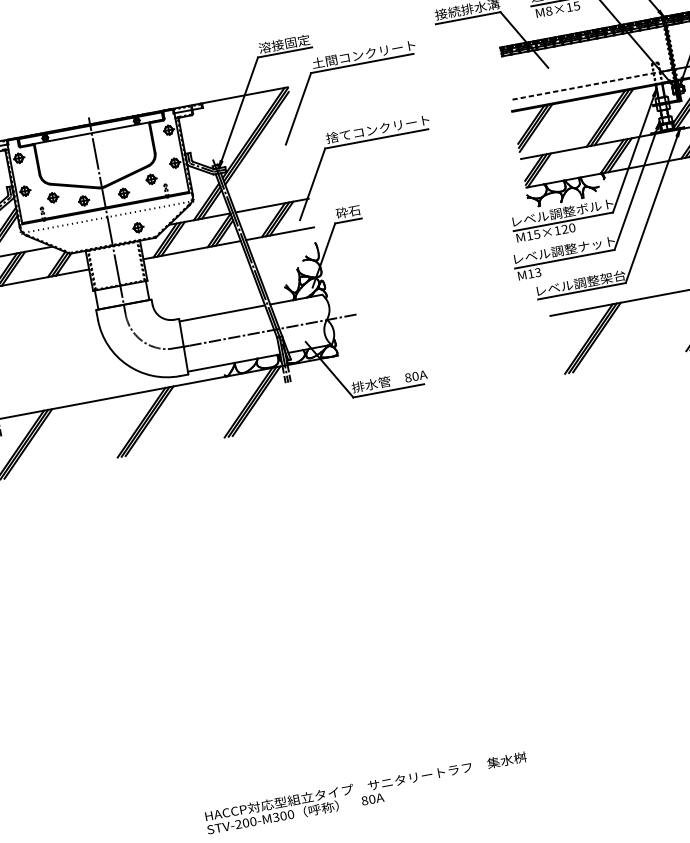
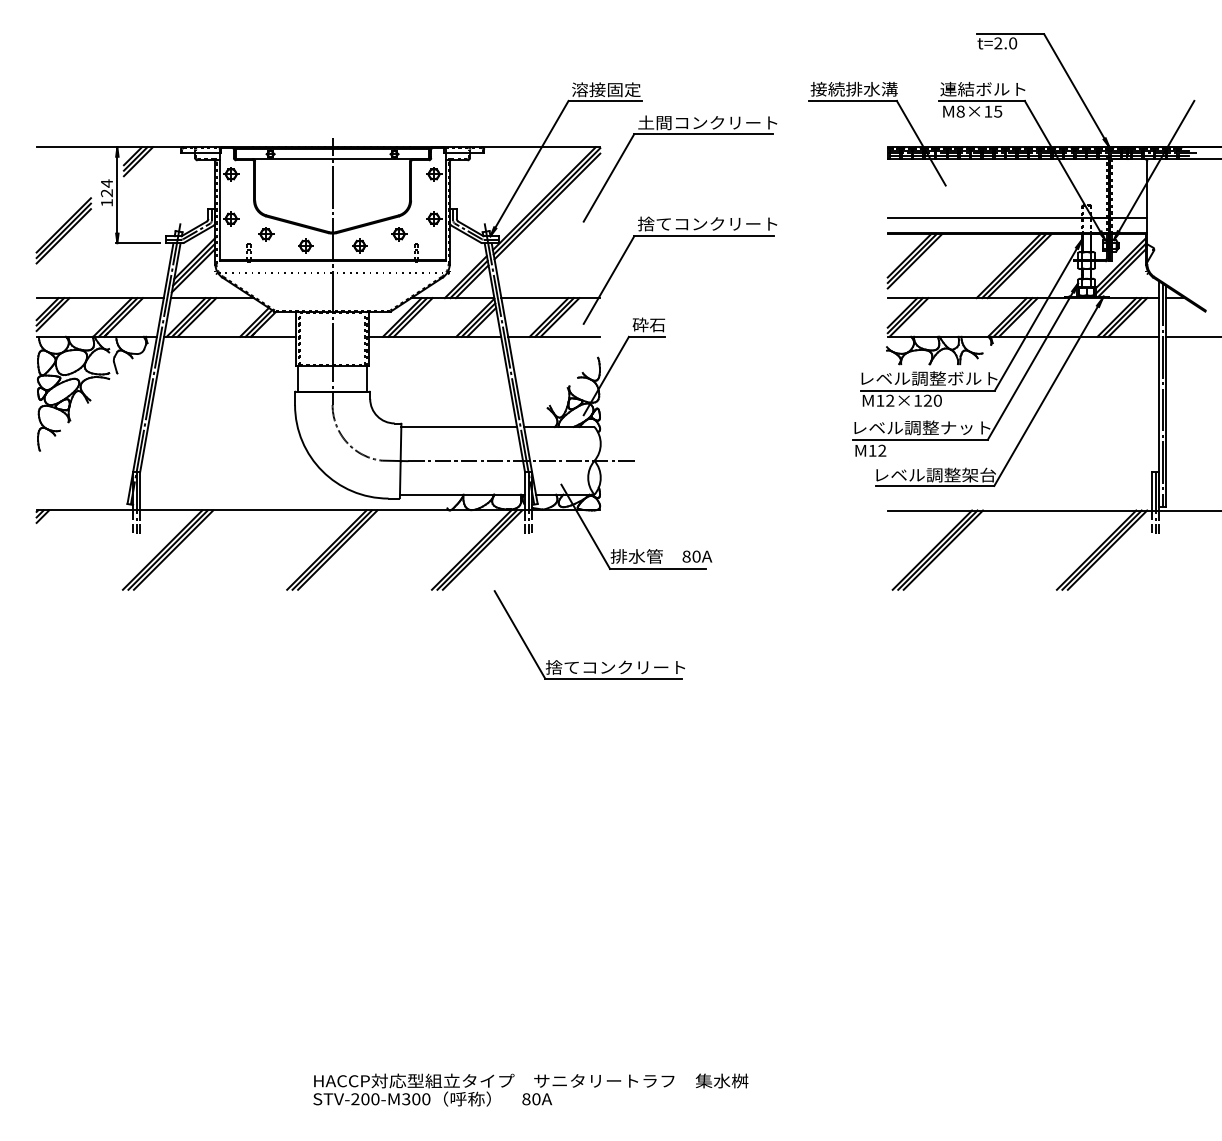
line: (591, 85) -> (997, 218), dashed -> solid
part: (138, 227) -> (370, 294), removed
text: (537, 234) -> (890, 400), M15×120 -> M12×120
text: (538, 272) -> (882, 450), M13 -> M12
part: (350, 469) -> (588, 662), added

